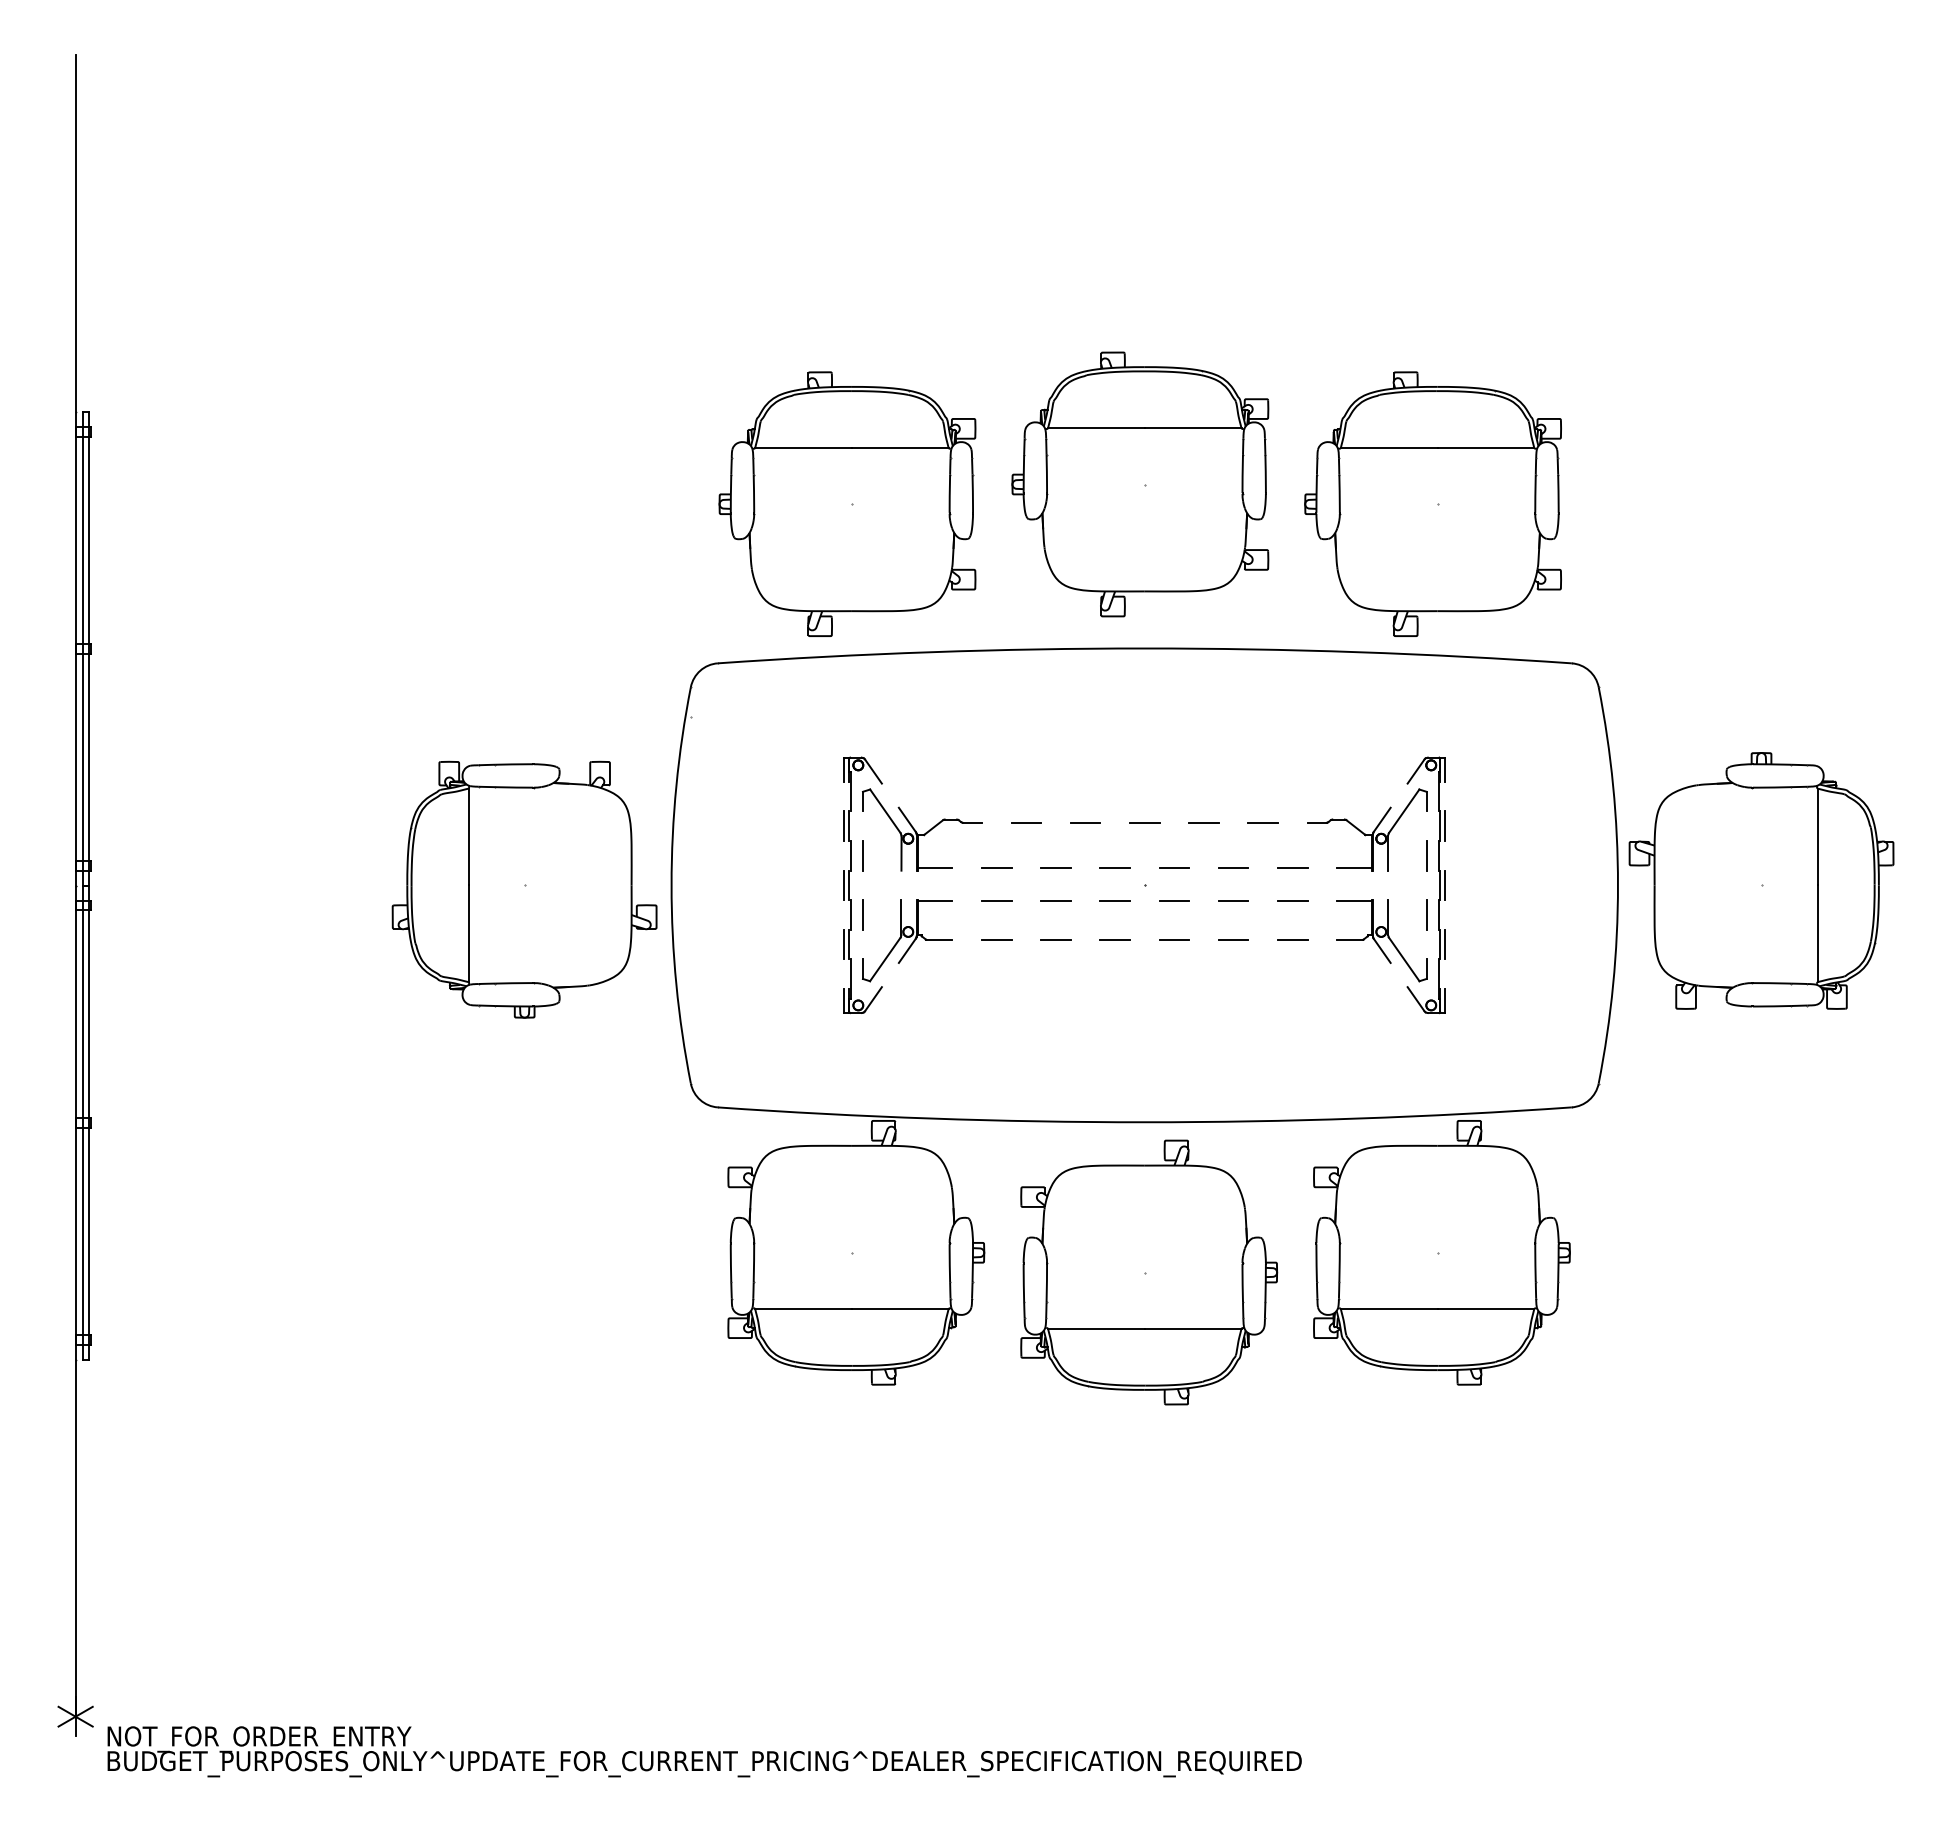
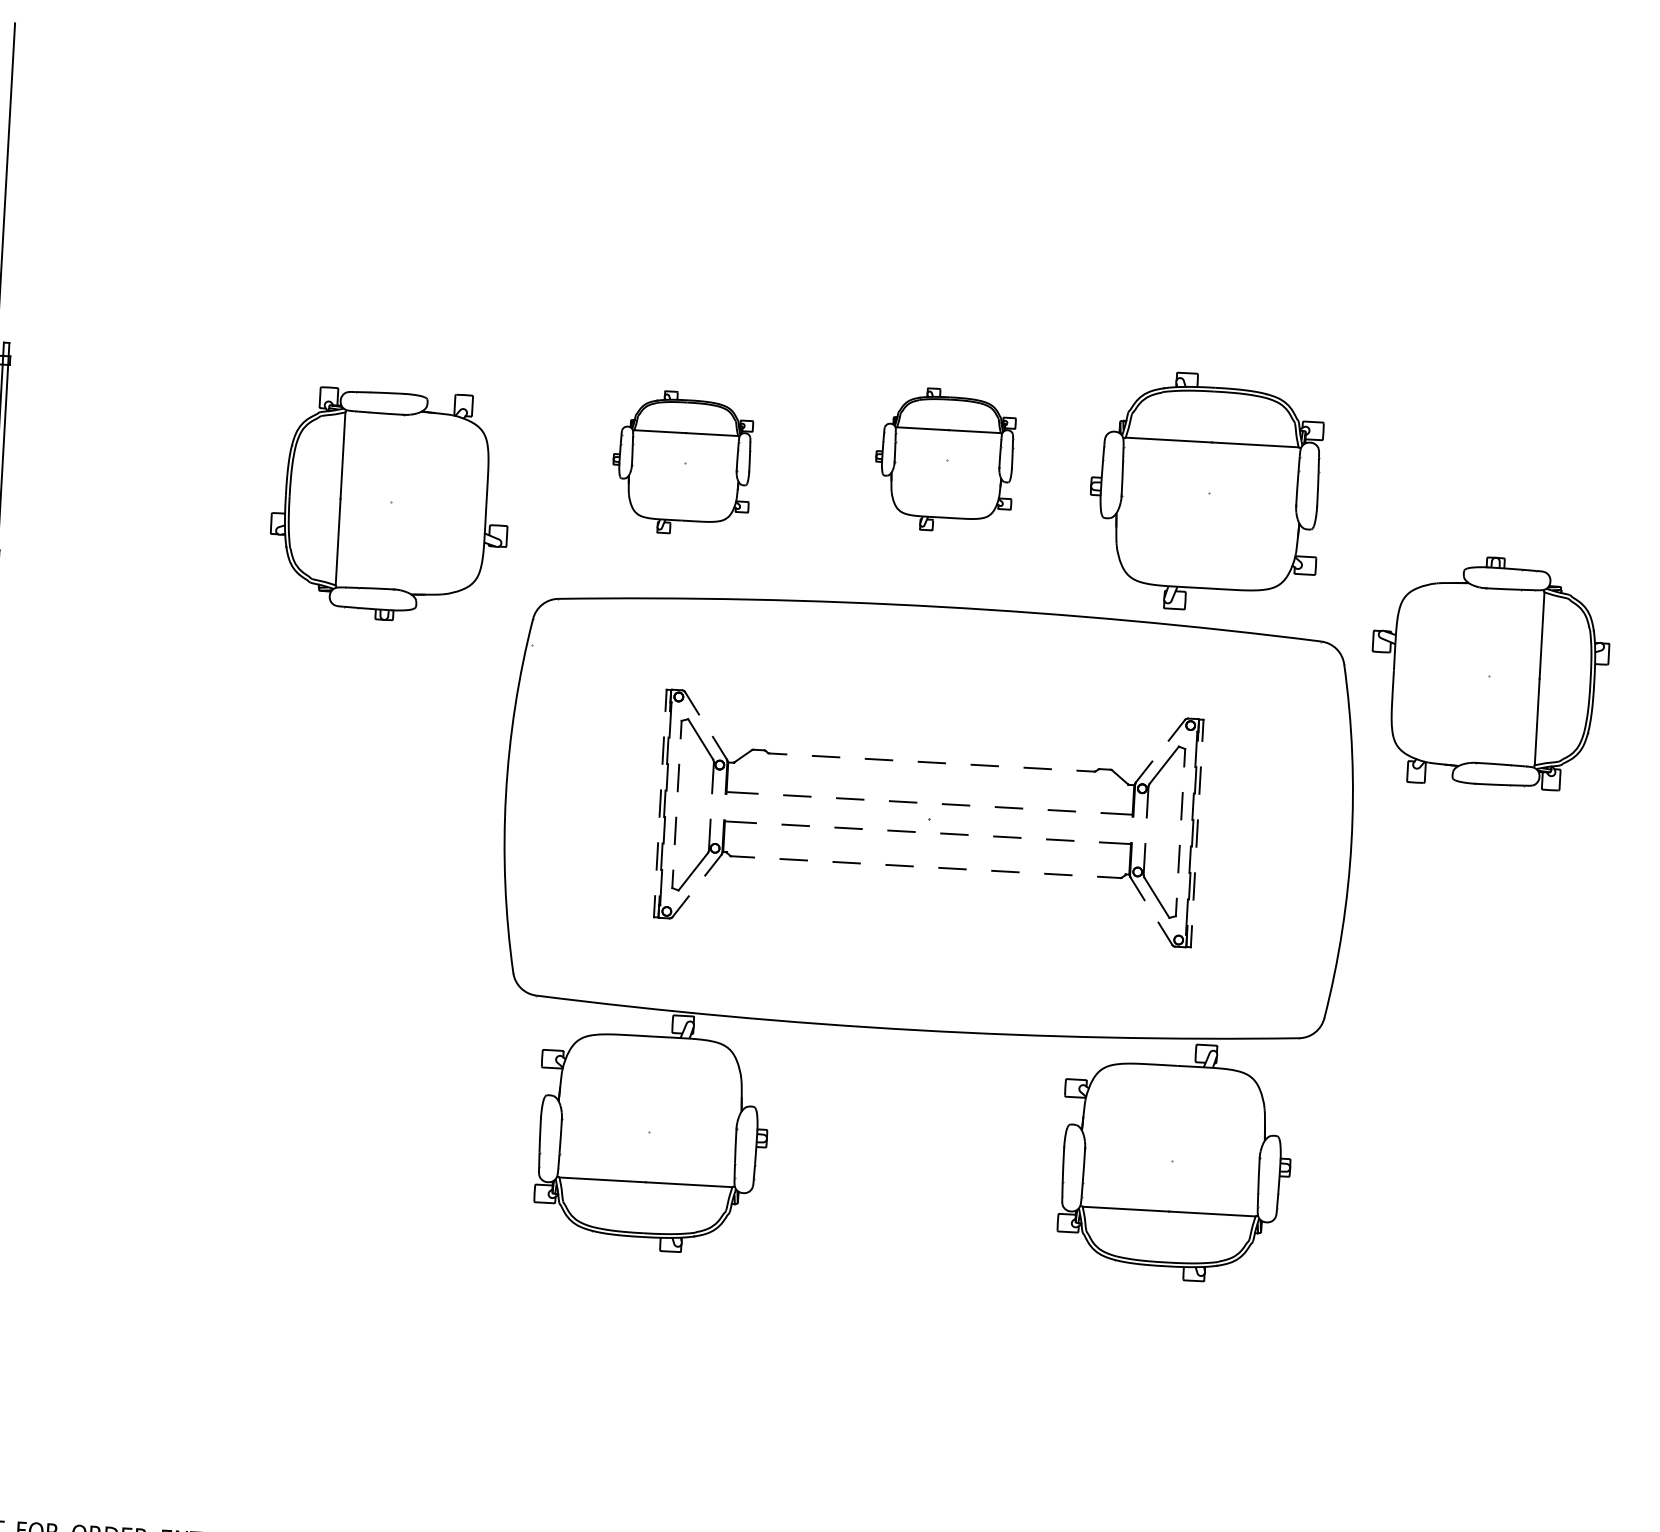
part: (1140, 484) -> (944, 460), size x0.6
part: (847, 503) -> (682, 462), size x0.6
part: (1761, 880) -> (1489, 671), moved
part: (524, 889) -> (390, 505), moved
part: (1149, 1272) -> (913, 1164), removed

